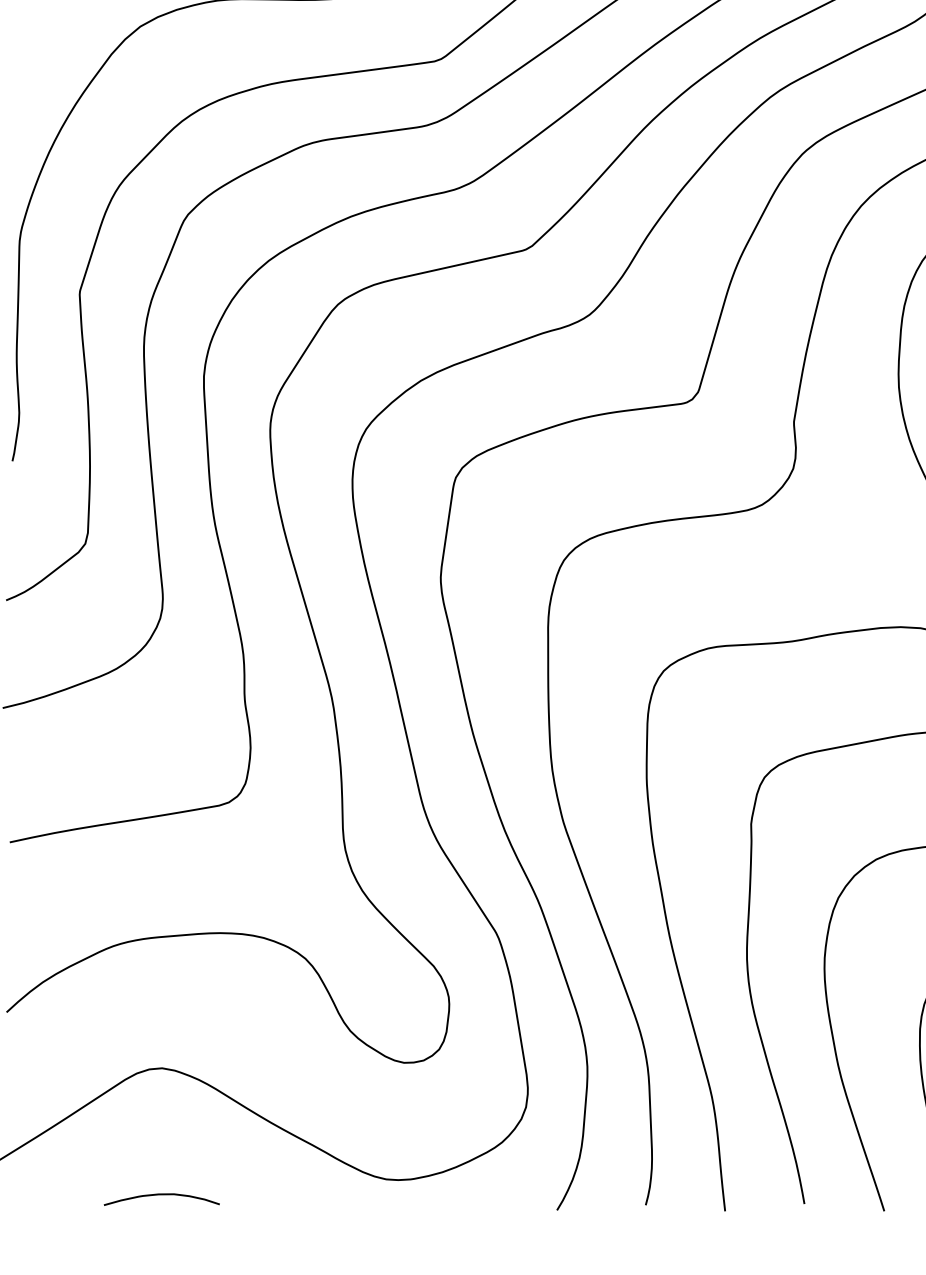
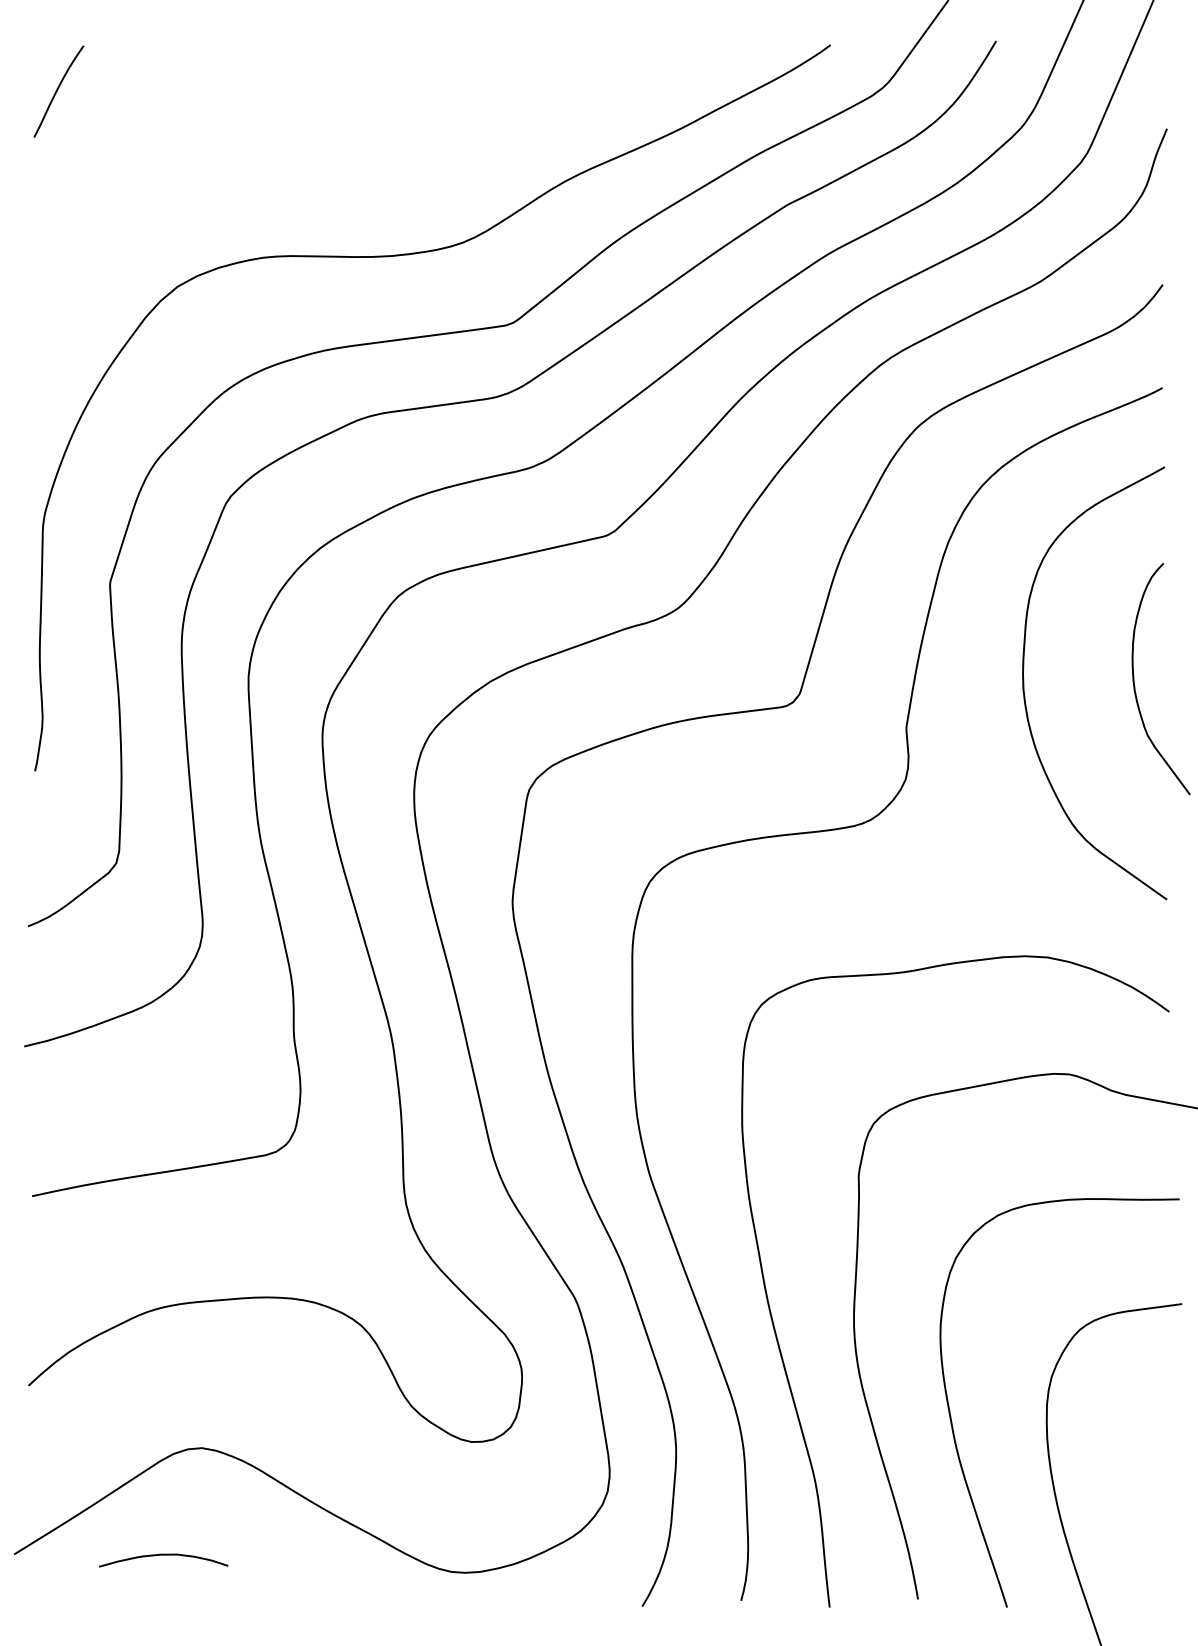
curve: (161, 1195) -> (163, 1555), moved

